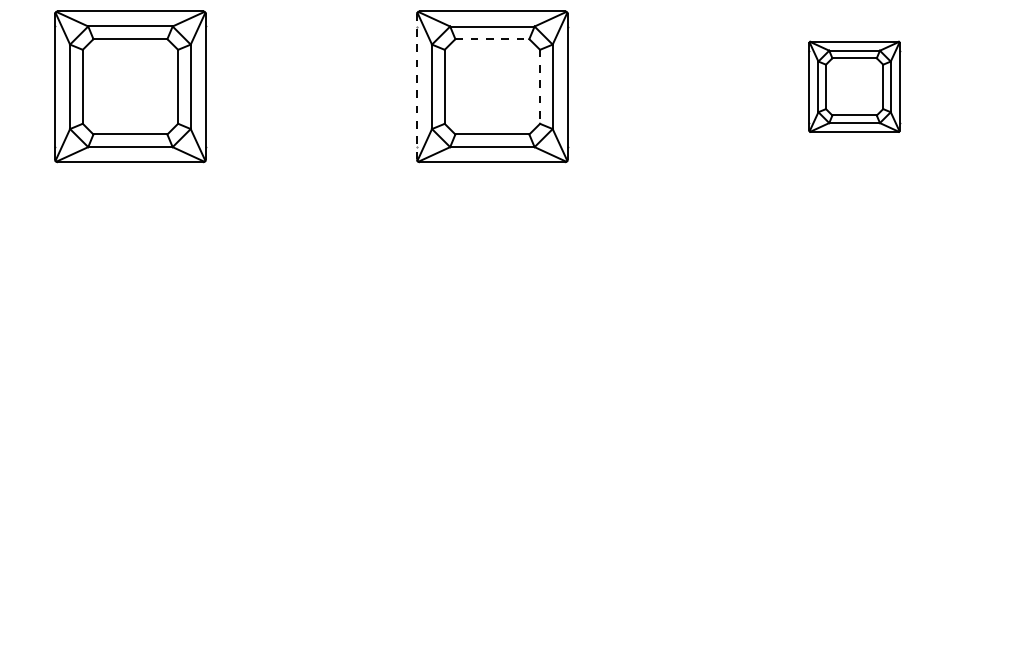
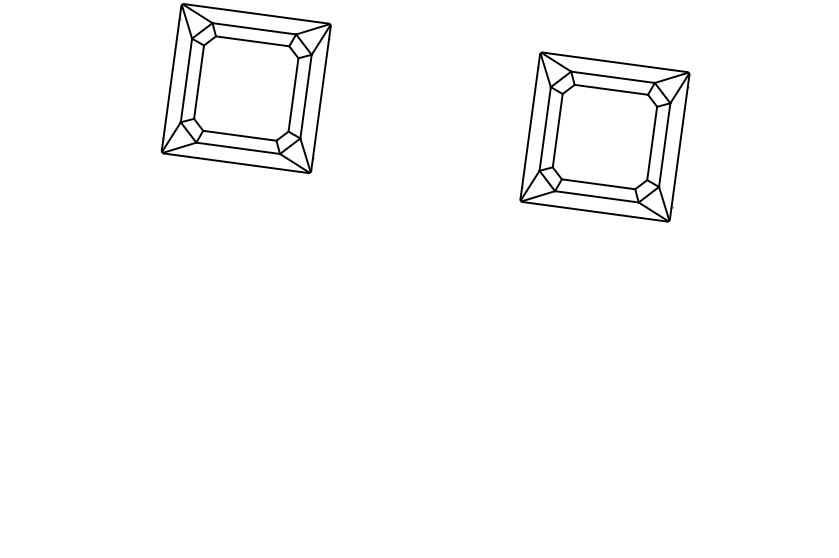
line: (492, 39) -> (252, 41), dashed -> solid
line: (417, 86) -> (172, 78), dashed -> solid
part: (854, 86) -> (605, 136), size x1.67
line: (540, 87) -> (293, 95), dashed -> solid

